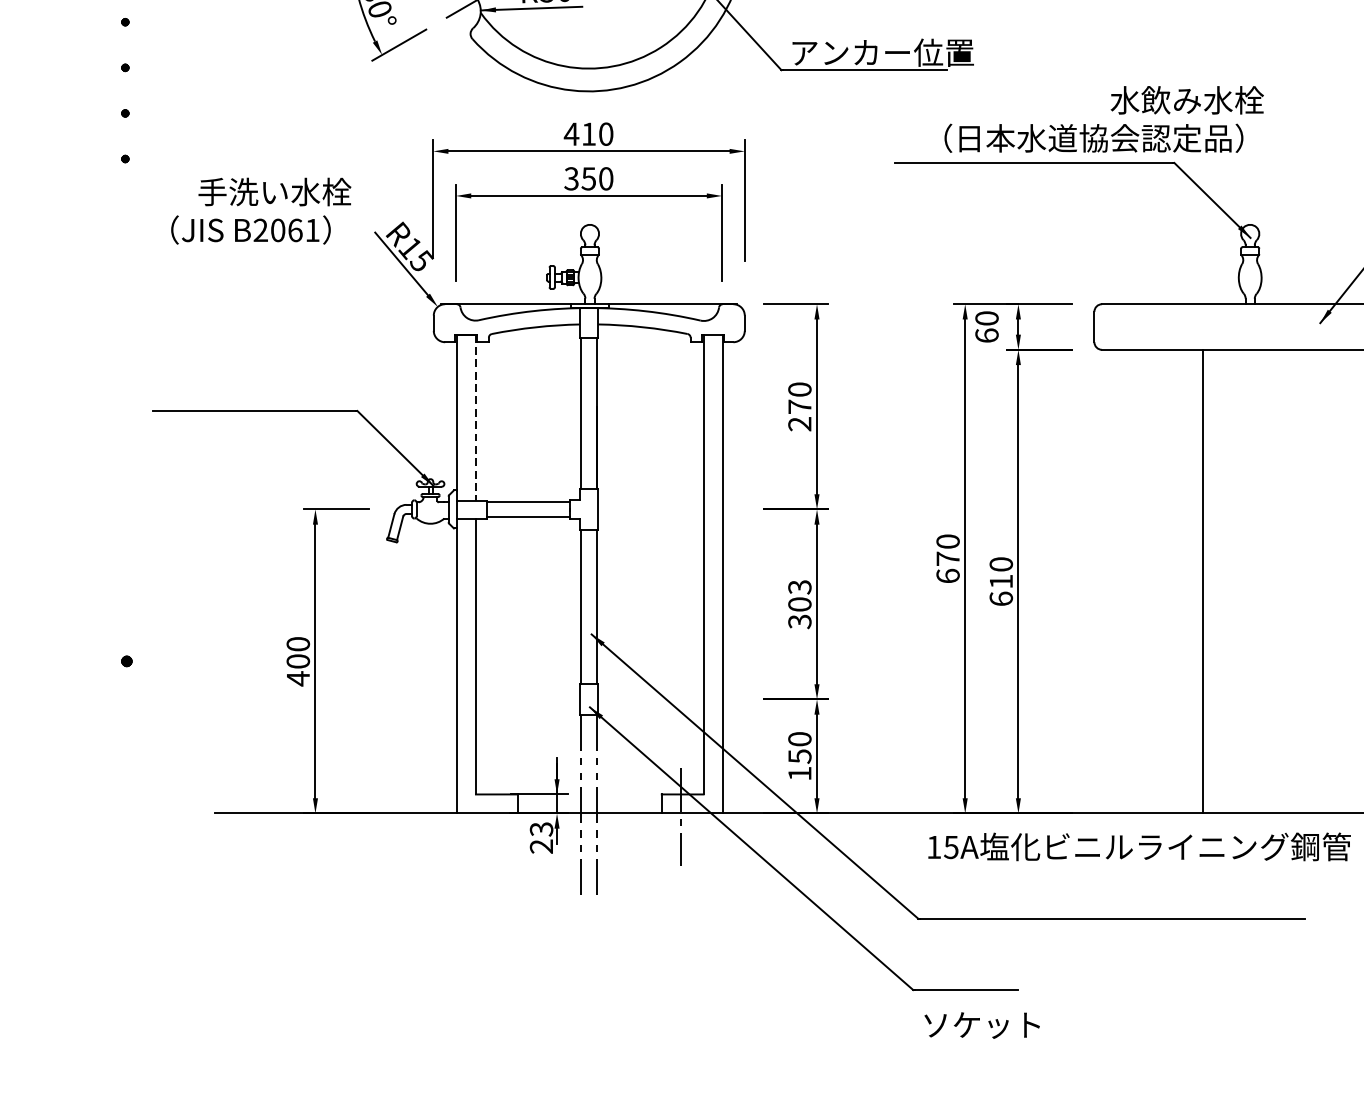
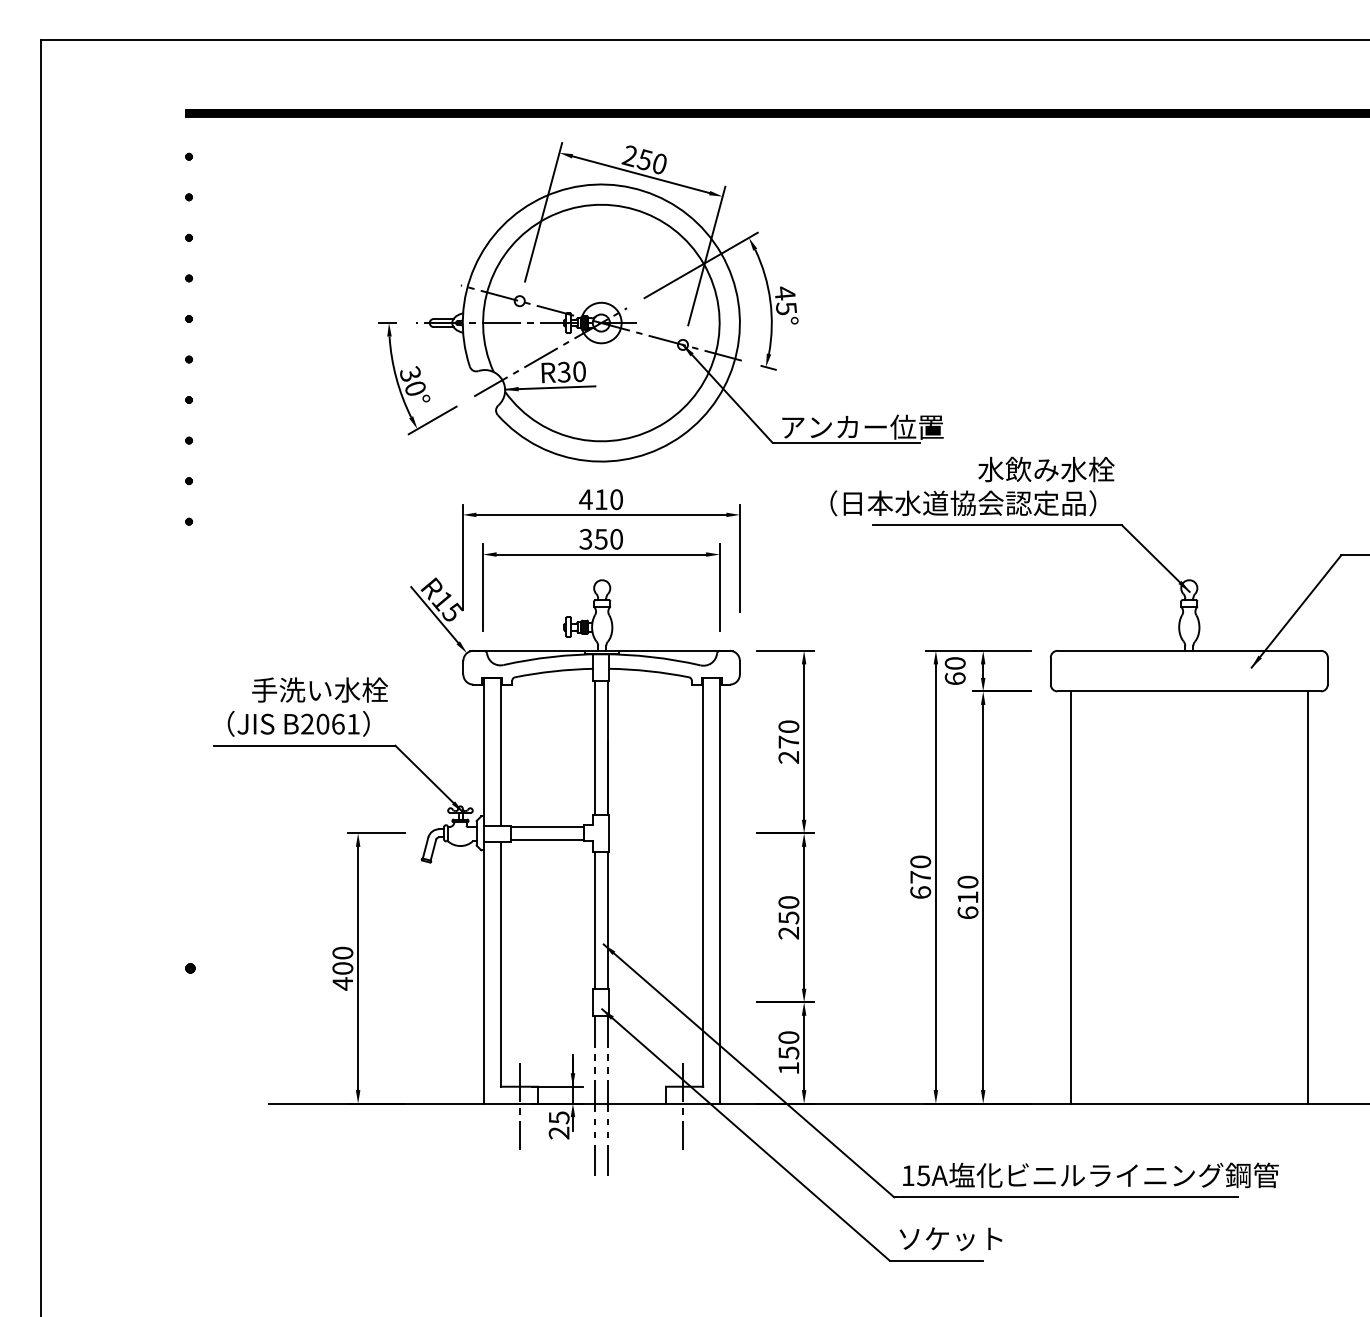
text: (1104, 119) -> (972, 486), moved
text: (260, 210) -> (307, 706), moved
line: (475, 417) -> (500, 751), dashed -> solid
line: (1203, 581) -> (1071, 897), moved
text: (799, 604) -> (788, 917), 303 -> 250
line: (496, 816) -> (519, 1106), added
text: (540, 829) -> (558, 1117), 23 -> 25
text: (1139, 847) -> (1090, 1175), moved
text: (981, 1025) -> (950, 1239), moved

